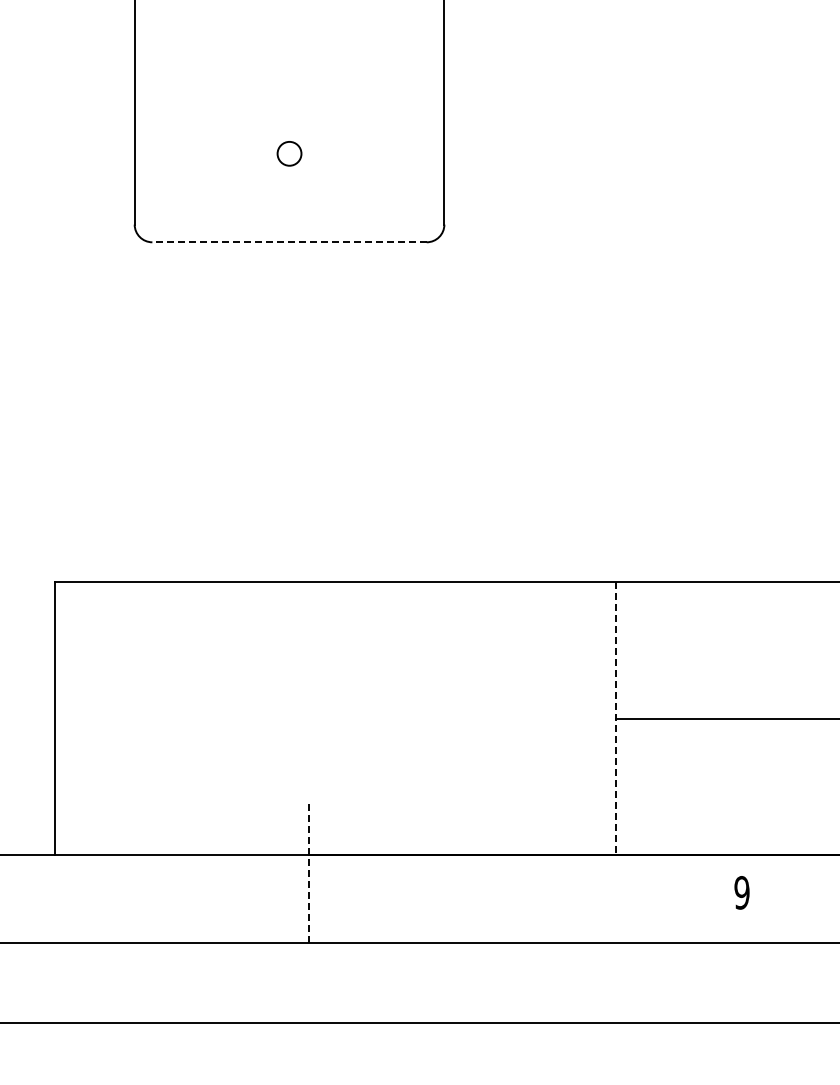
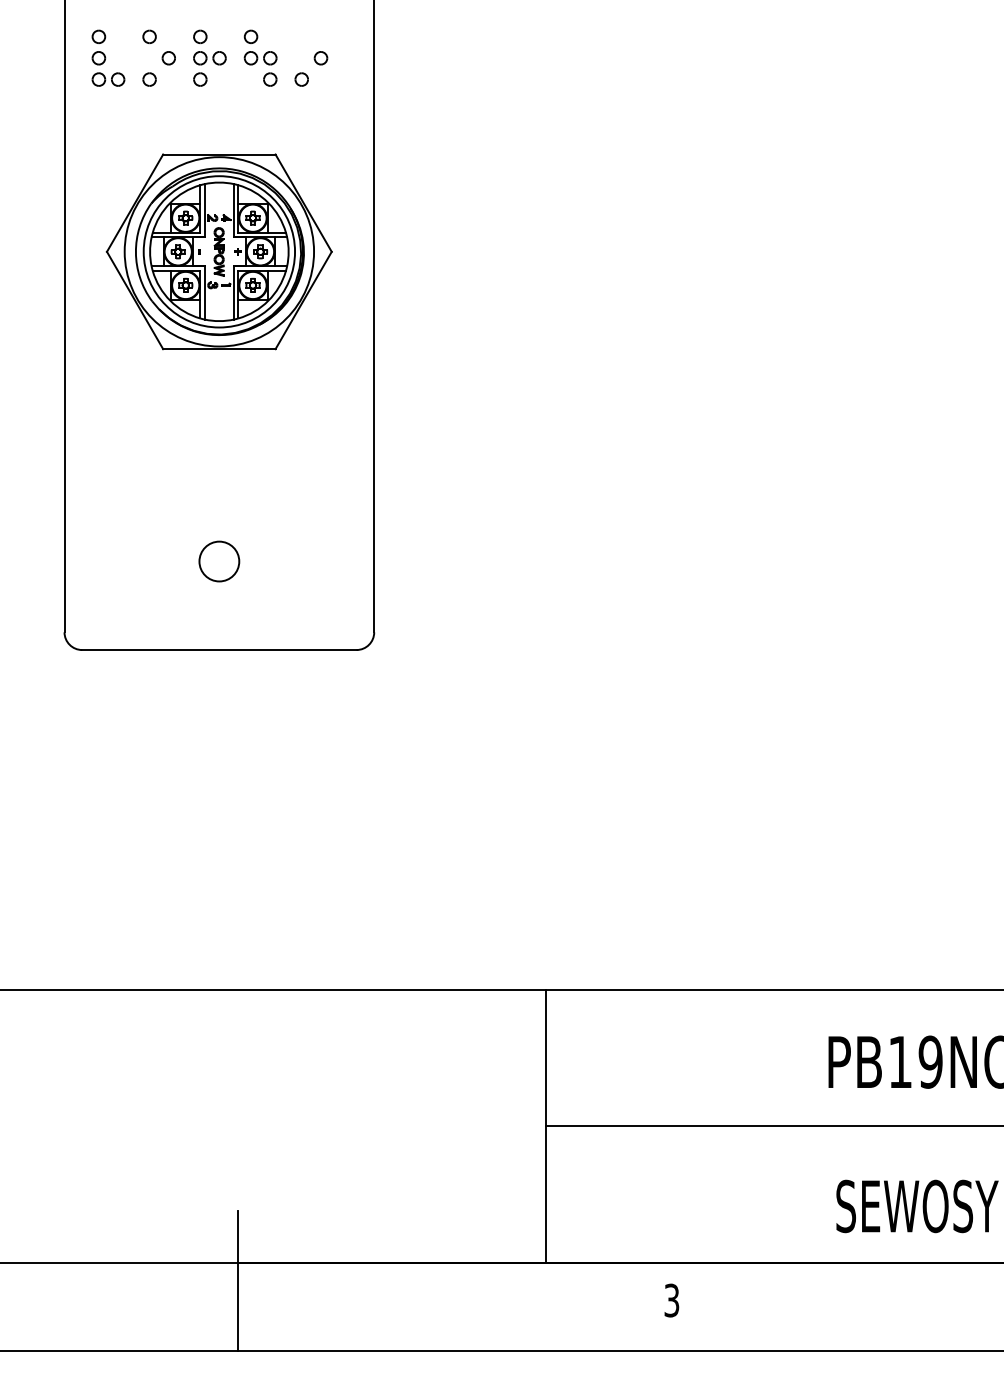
circle: (289, 153) -> (219, 561), size x1.67
line: (288, 242) -> (218, 650), dashed -> solid
line: (616, 718) -> (546, 1126), dashed -> solid
line: (308, 873) -> (238, 1281), dashed -> solid
text: (741, 892) -> (671, 1300), 9 -> 3

